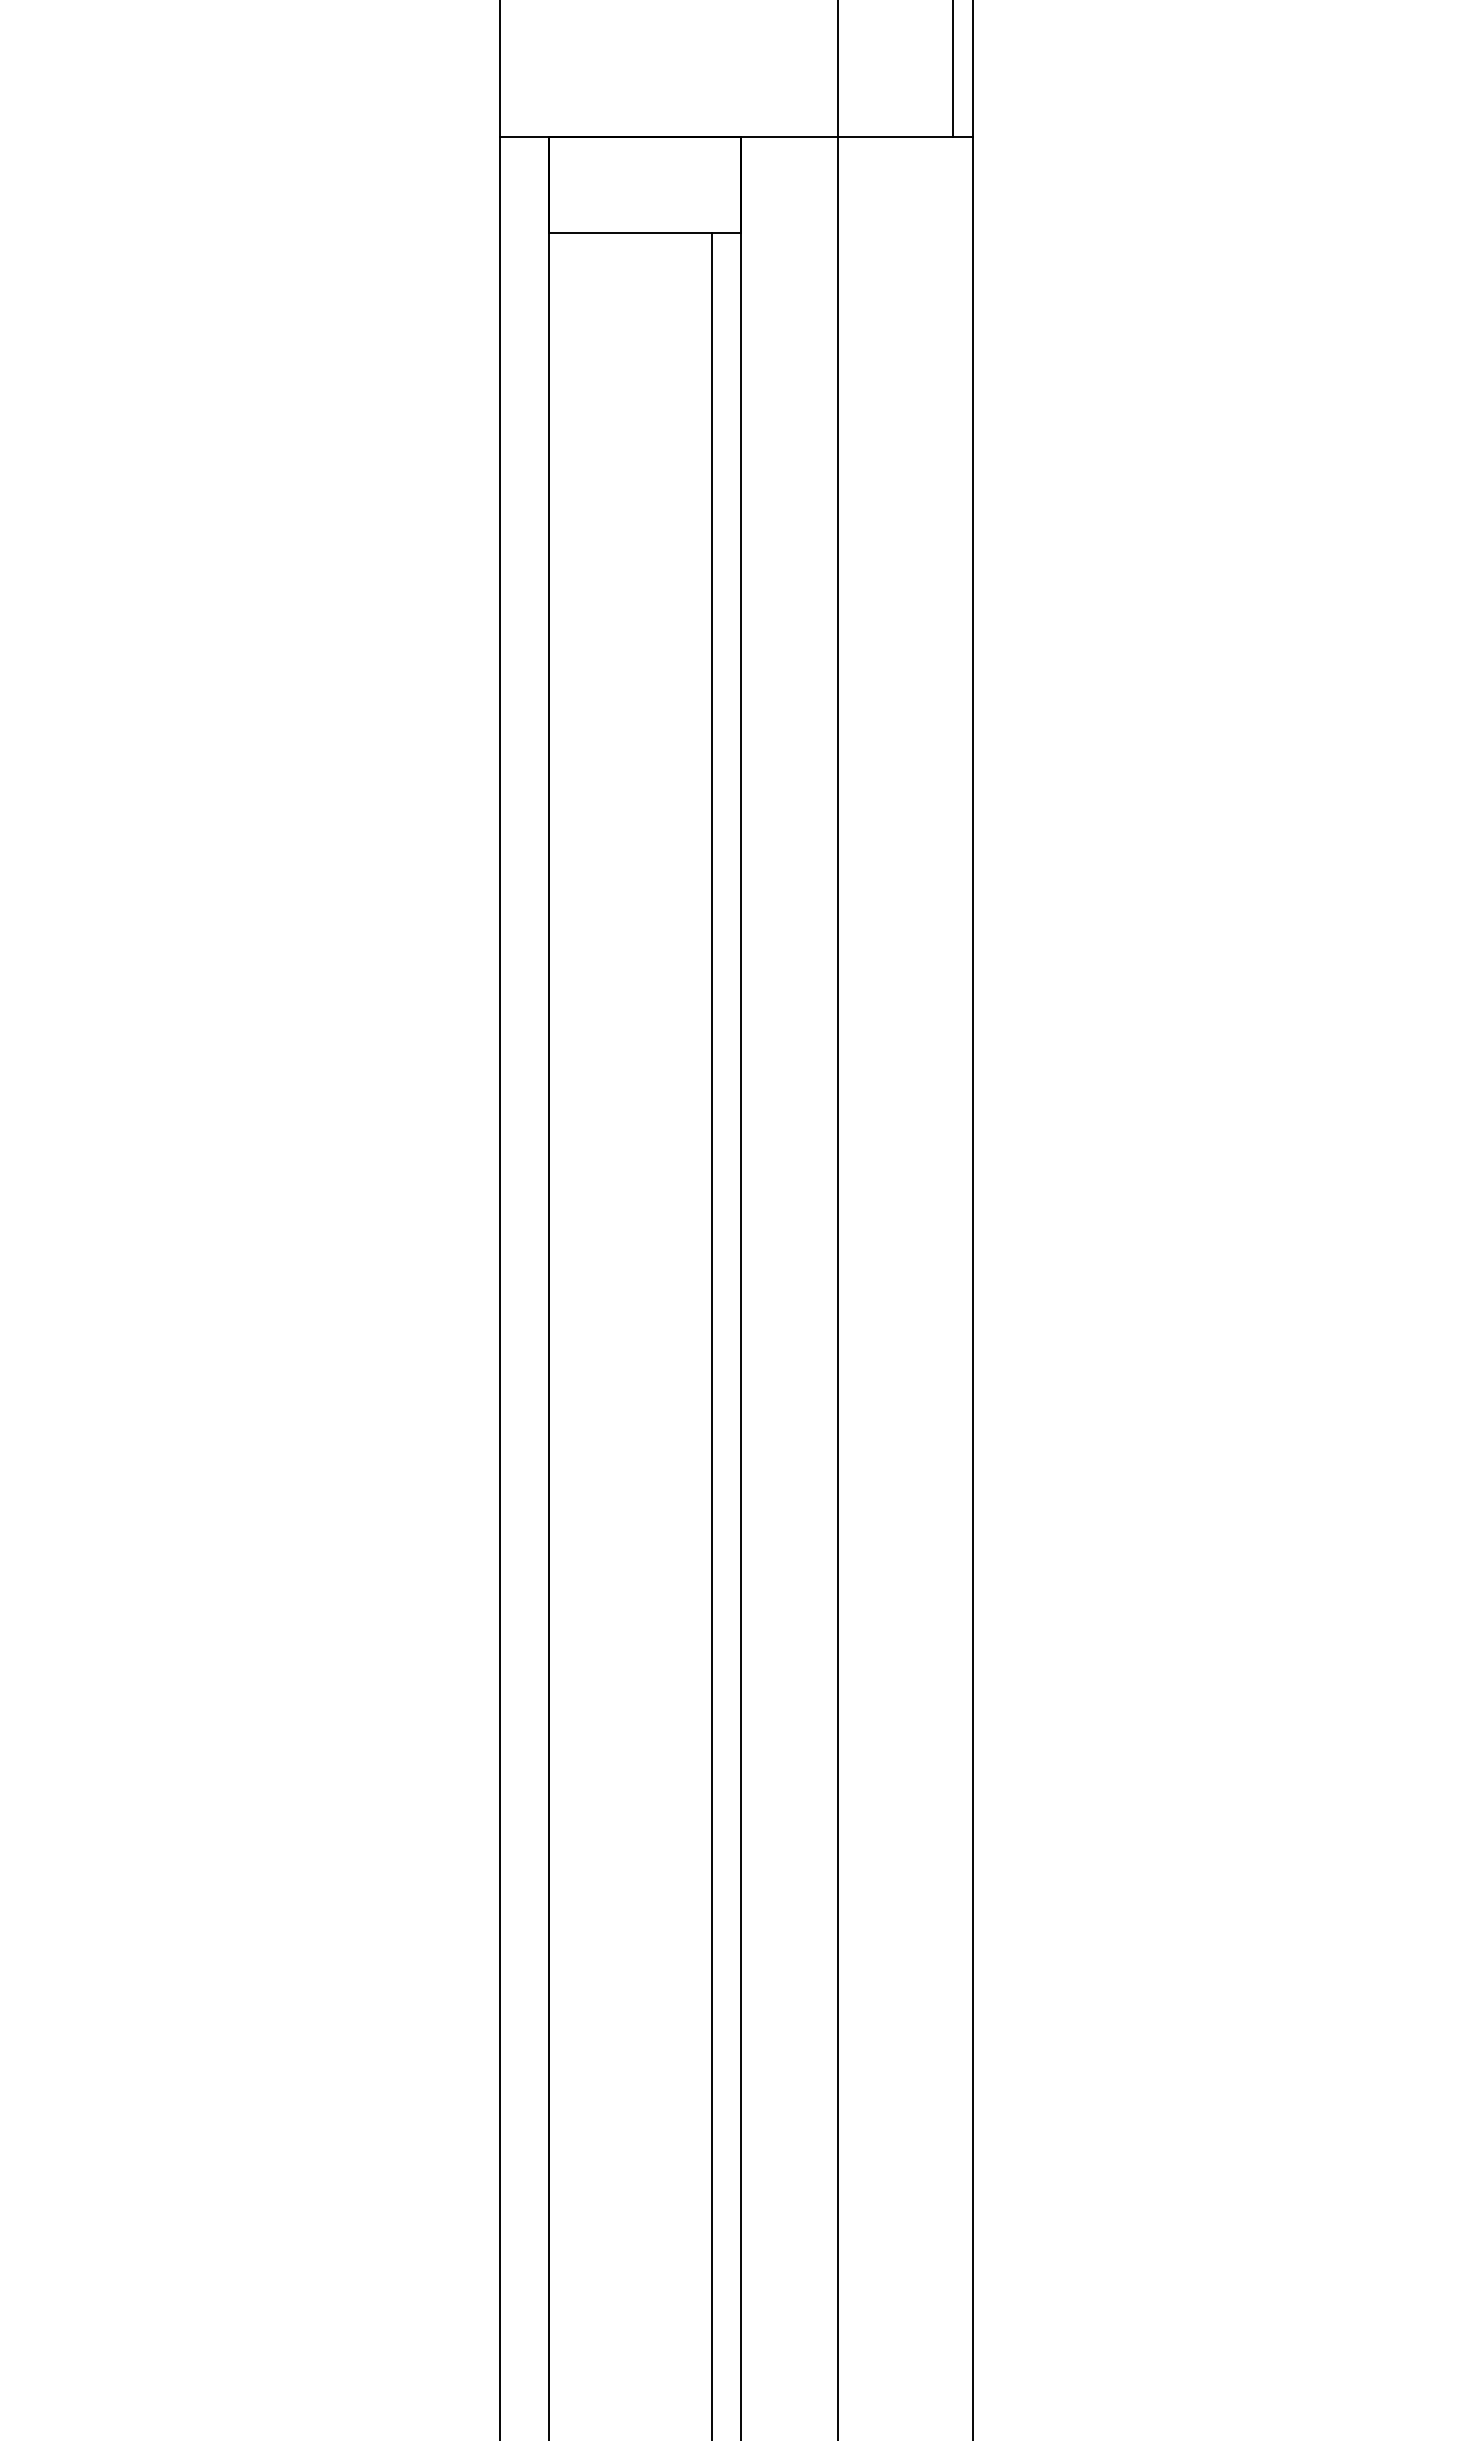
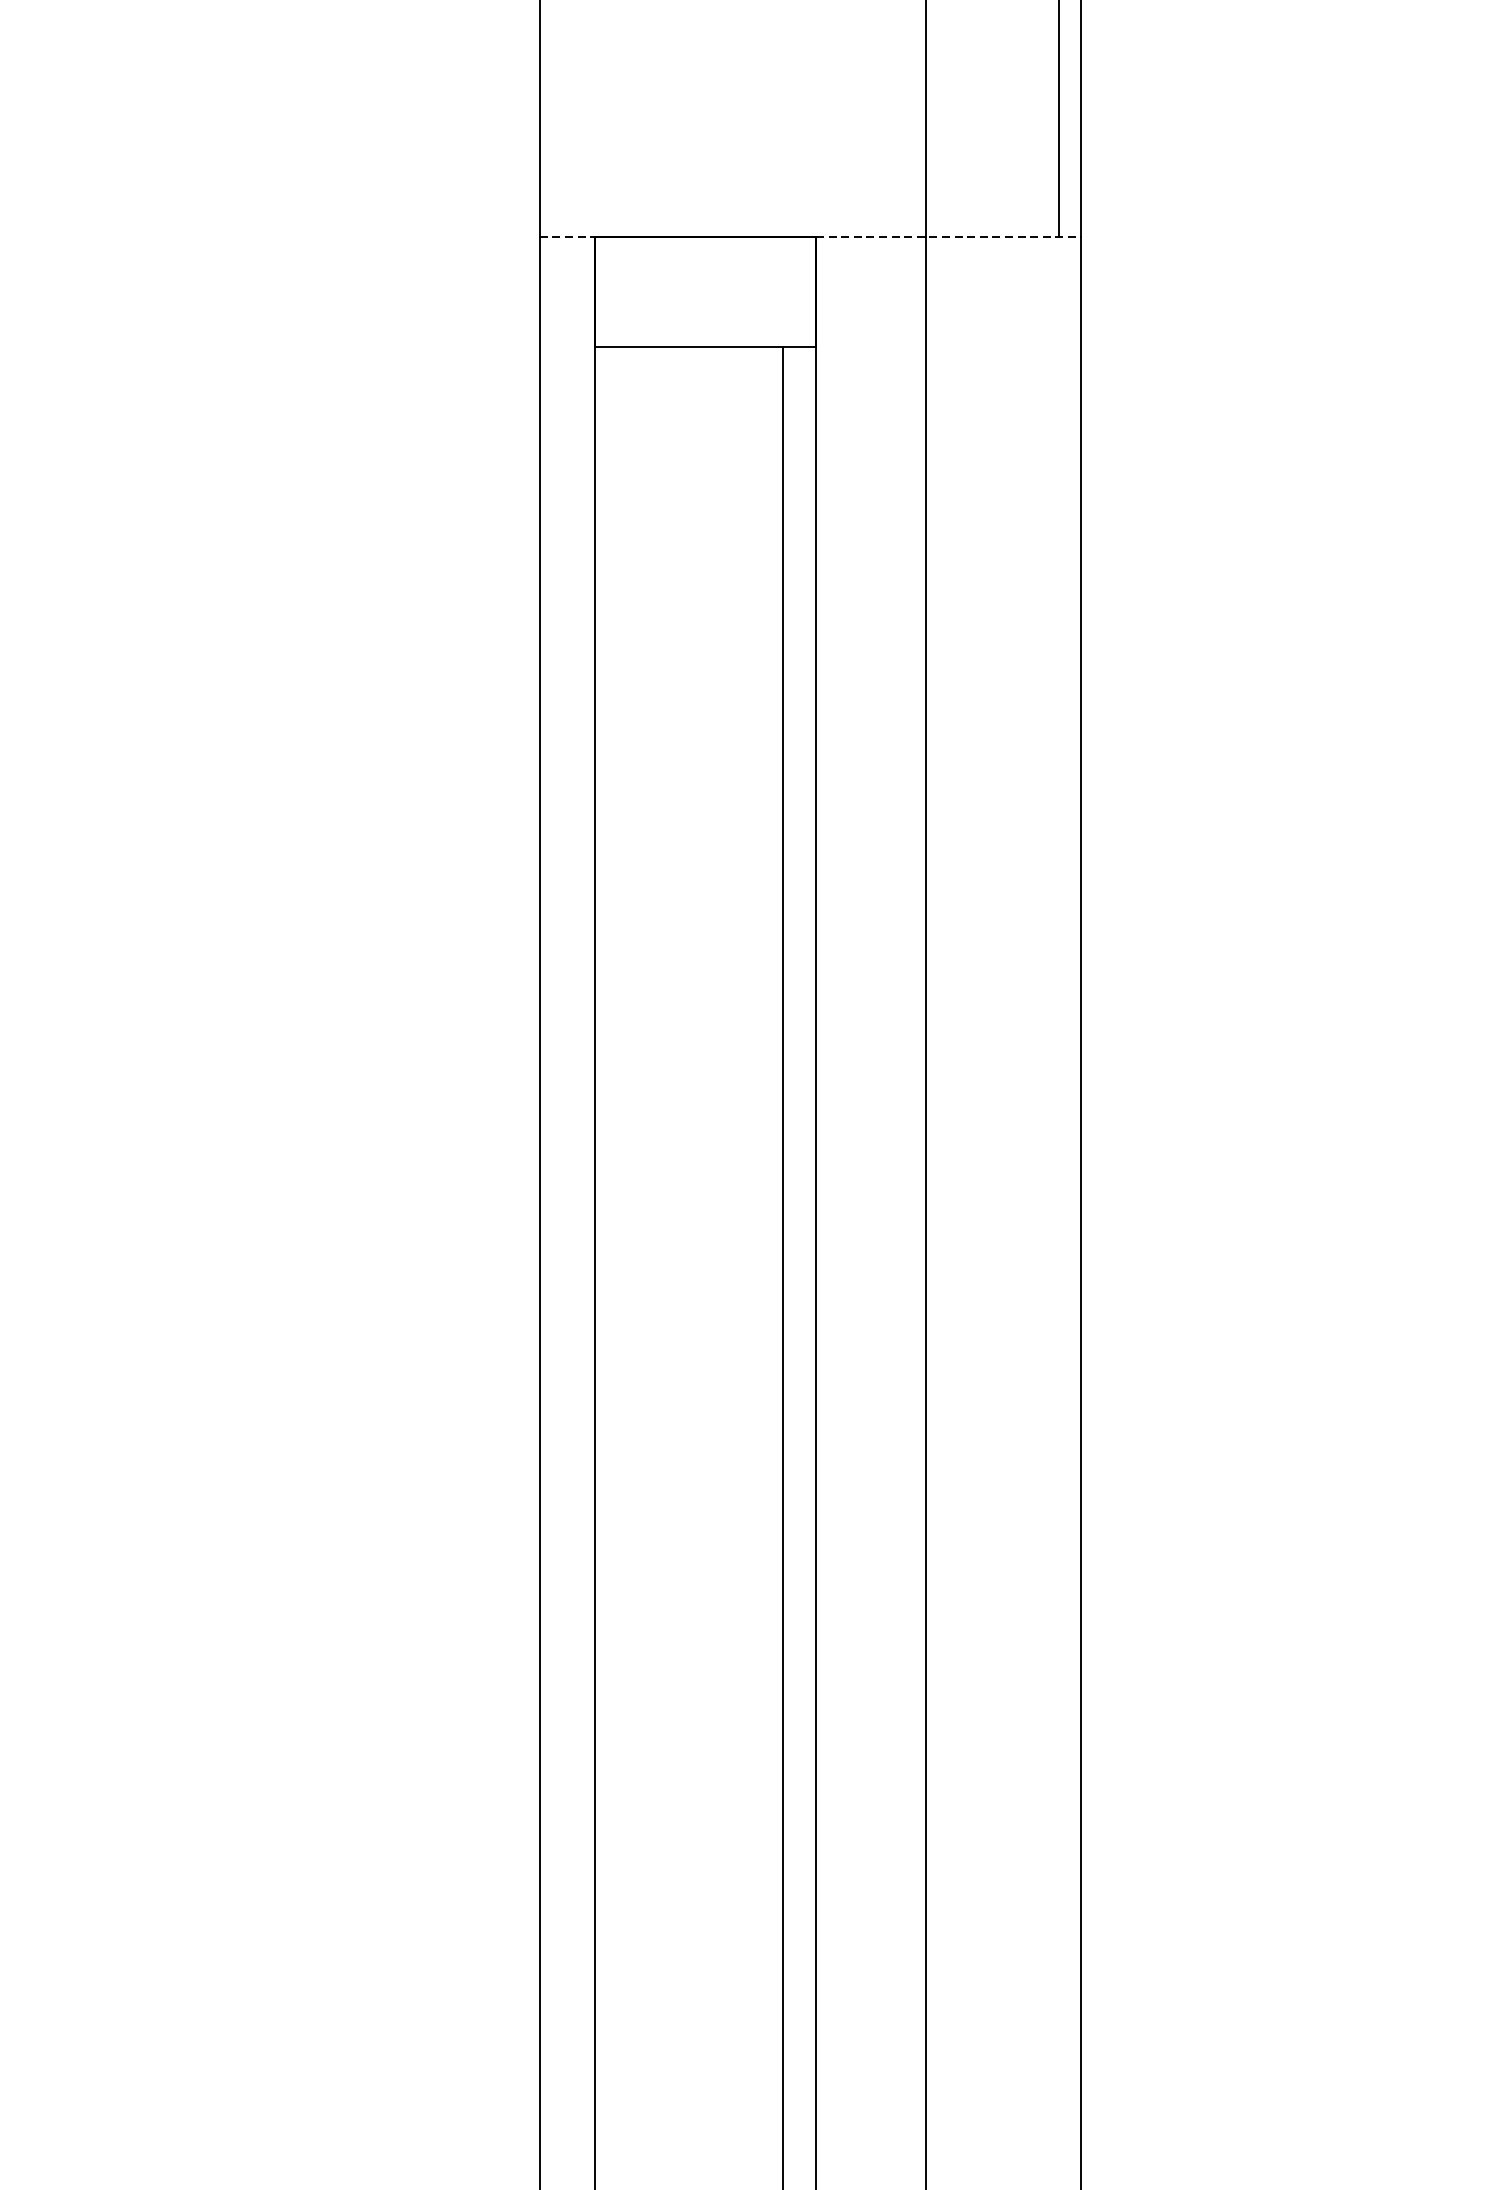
line: (524, 136) -> (567, 236), solid -> dashed
line: (856, 136) -> (947, 236), solid -> dashed

